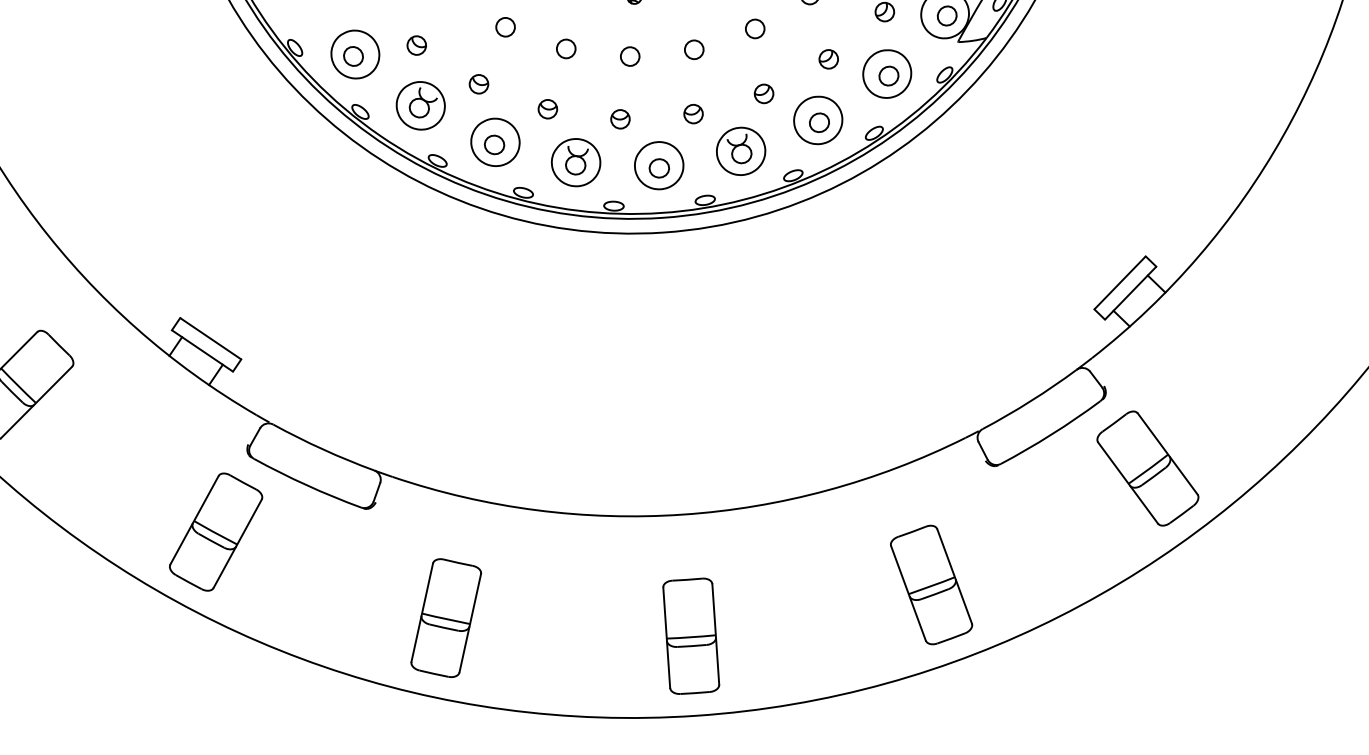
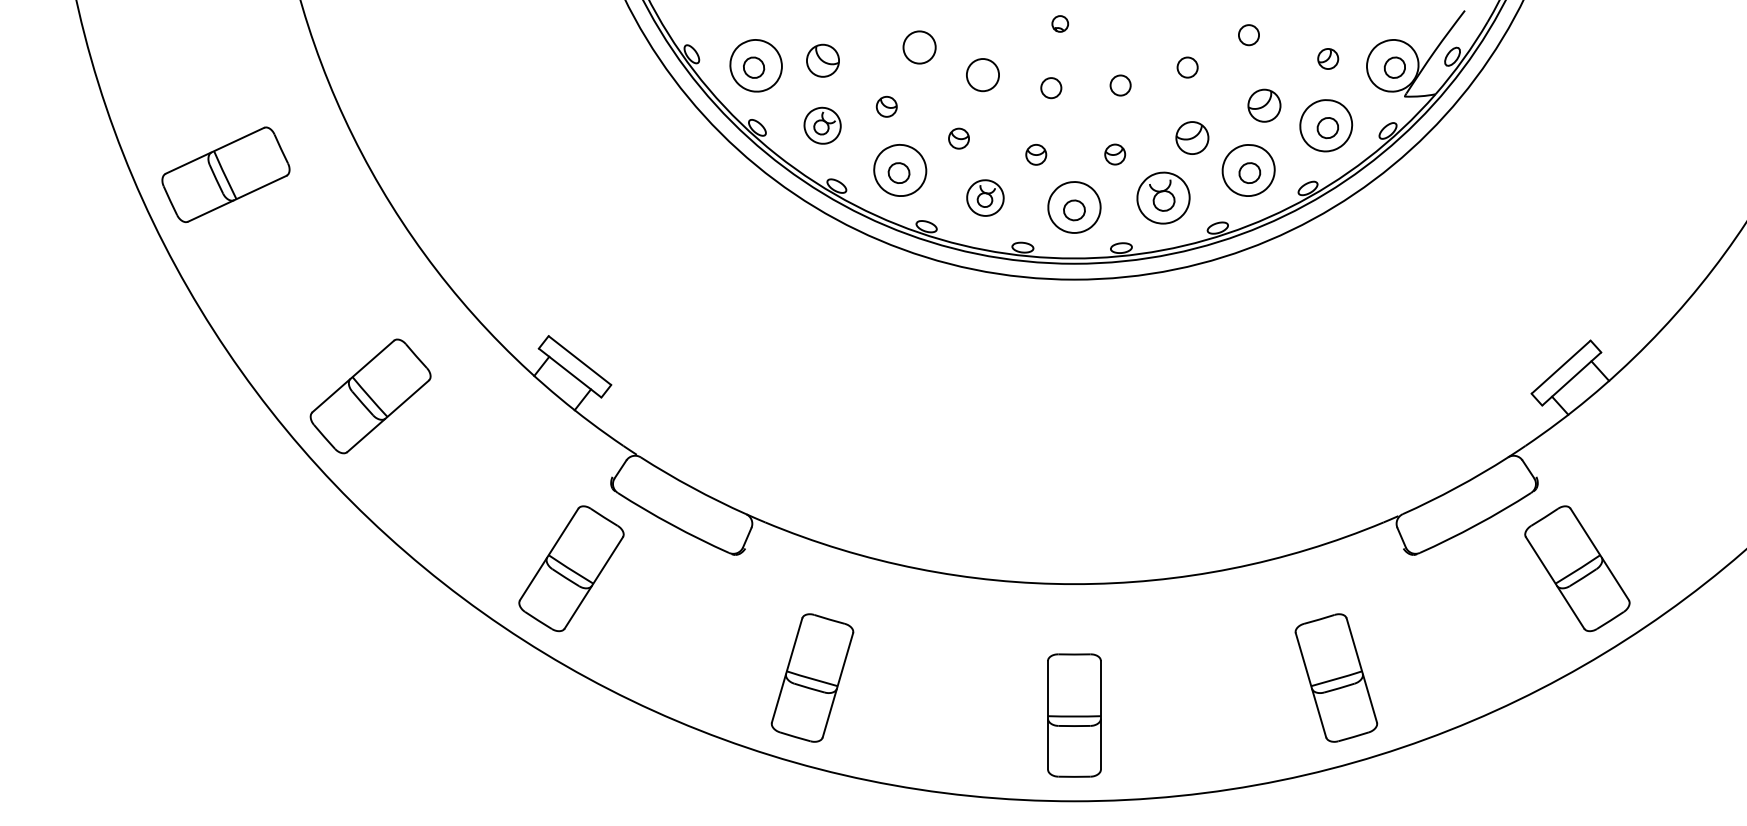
circle: (505, 27) -> (919, 47), size x1.6
part: (416, 45) -> (822, 60), size x1.6
circle: (566, 49) -> (983, 75), size x1.6
part: (828, 59) -> (1264, 105), size x1.6
part: (764, 93) -> (1192, 137), size x1.6
part: (420, 105) -> (822, 125), size x0.7
part: (576, 162) -> (985, 197), size x0.7

